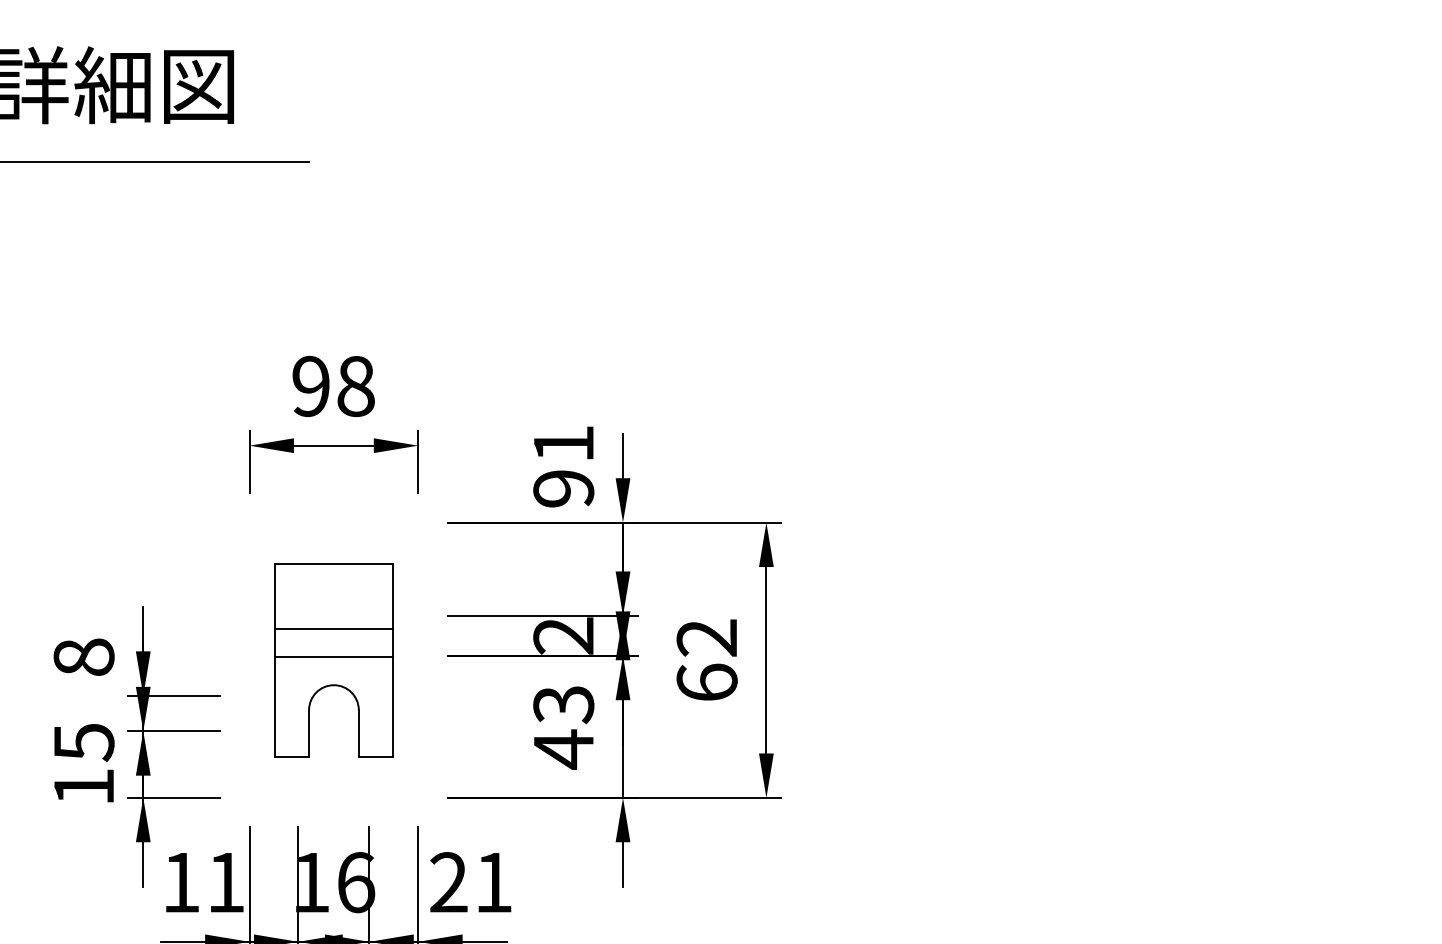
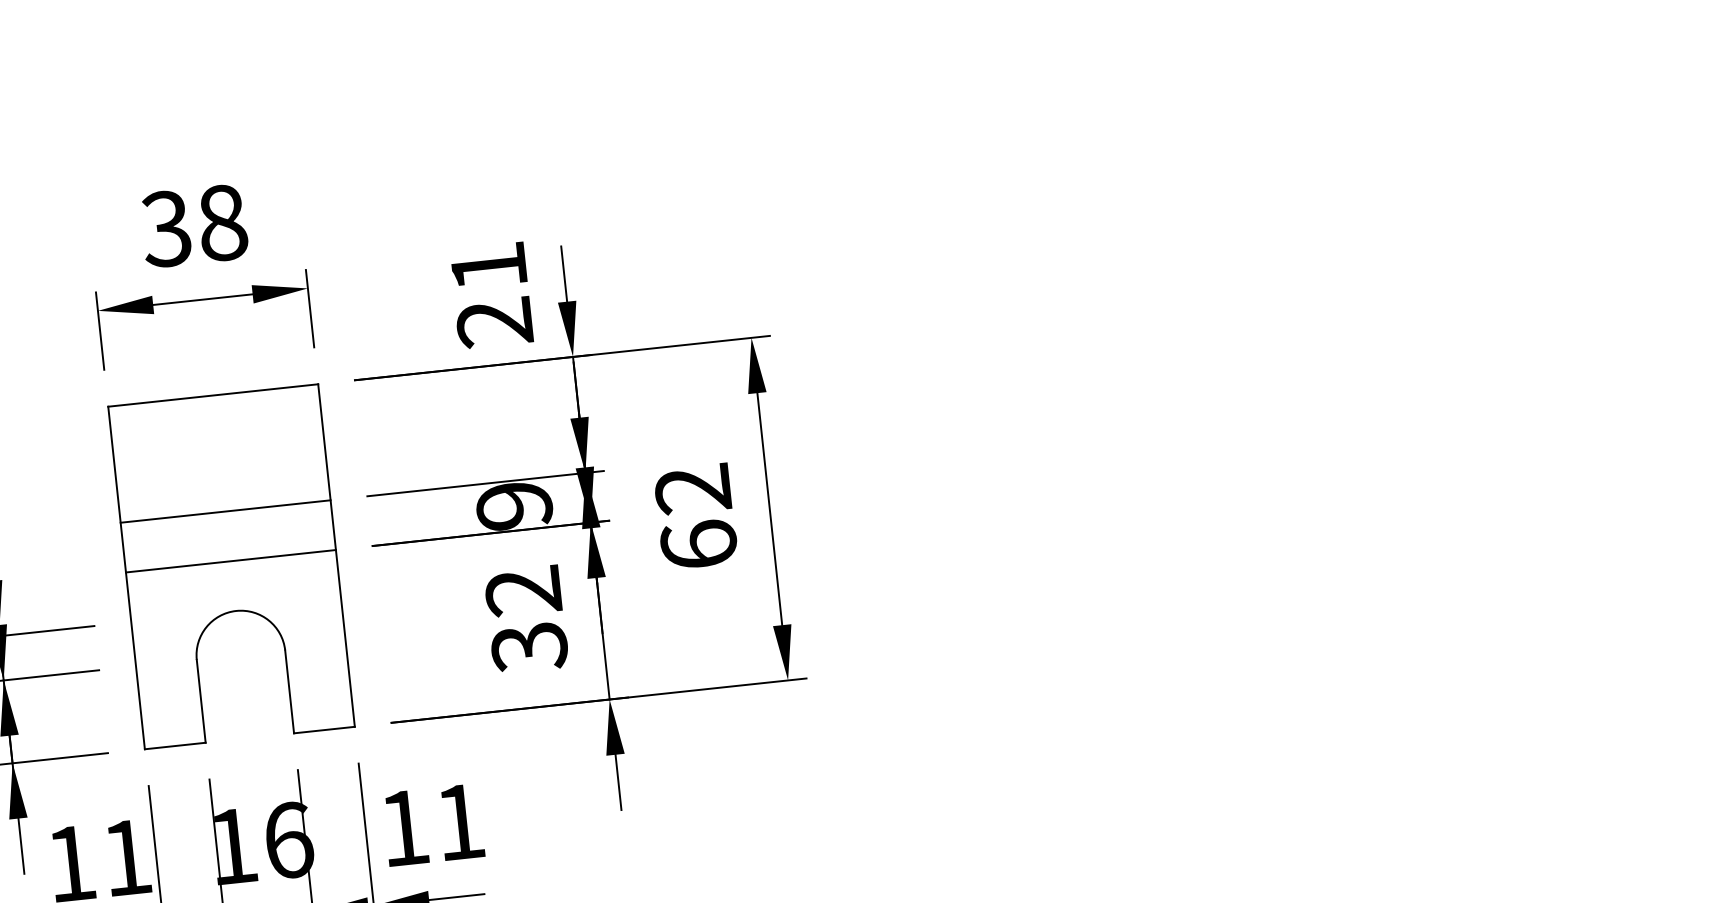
text: (310, 386) -> (165, 229), 98 -> 38
text: (563, 488) -> (494, 322), 91 -> 21
text: (563, 635) -> (513, 505), 2 -> 9
part: (333, 660) -> (231, 567), size x1.43
text: (563, 727) -> (526, 619), 43 -> 32
text: (448, 882) -> (403, 828), 21 -> 11

